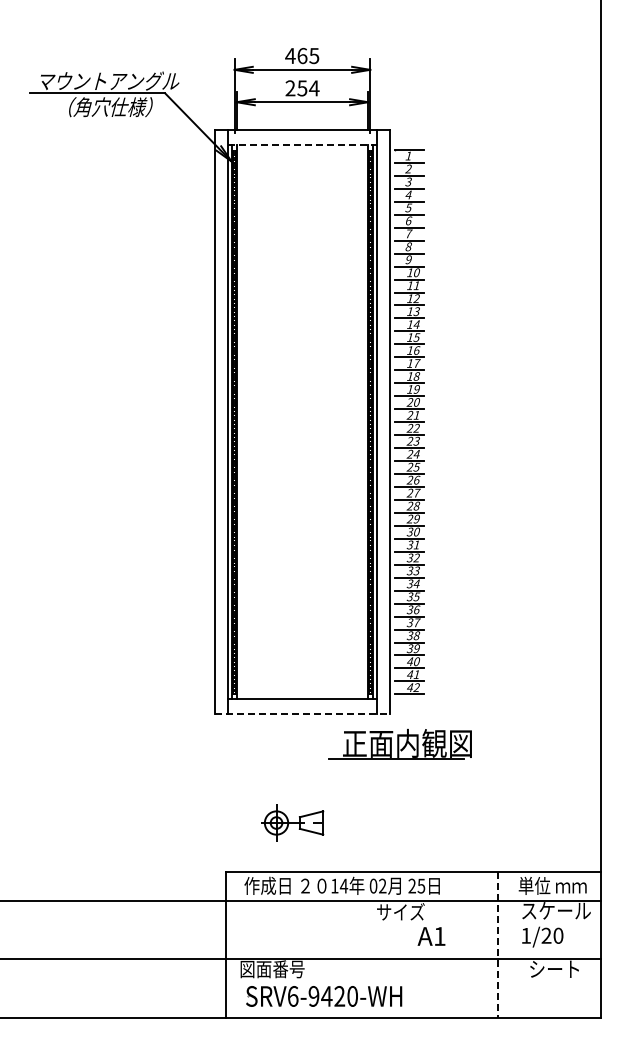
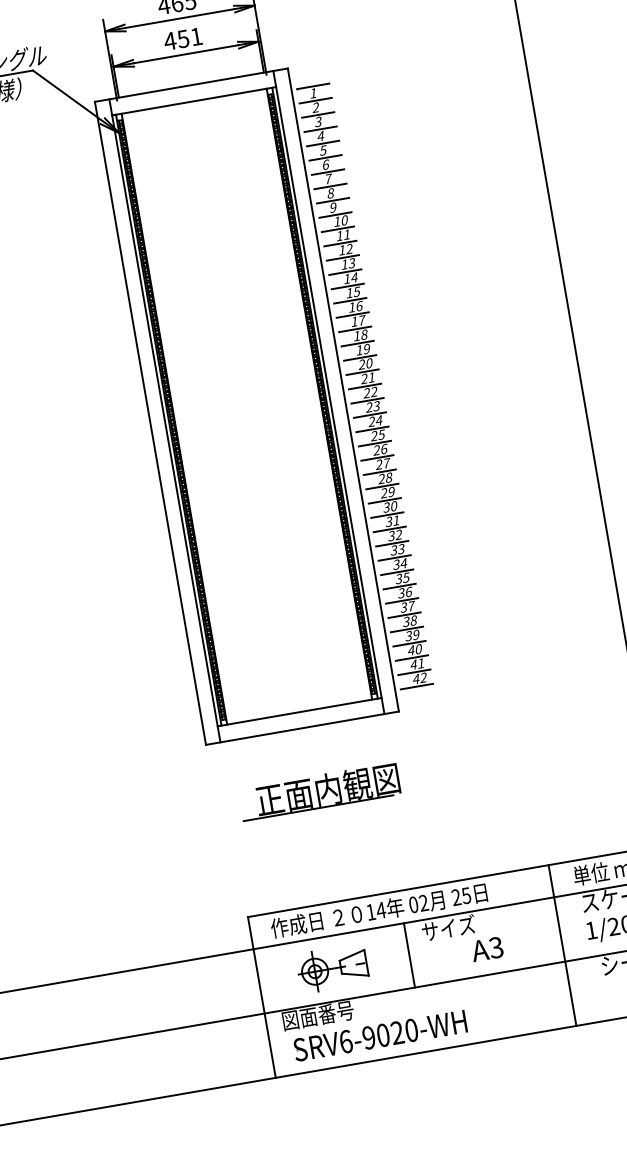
text: (302, 88) -> (183, 39), 254 -> 451
line: (302, 144) -> (194, 100), dashed -> solid
line: (302, 713) -> (302, 728), dashed -> solid
part: (399, 743) -> (319, 791), moved
part: (292, 822) -> (332, 968), moved
line: (362, 929) -> (409, 954), added
text: (439, 936) -> (495, 947), A1 -> A3
line: (498, 944) -> (562, 945), dashed -> solid
text: (326, 996) -> (382, 1035), SRV6-9420-WH -> SRV6-9020-WH

